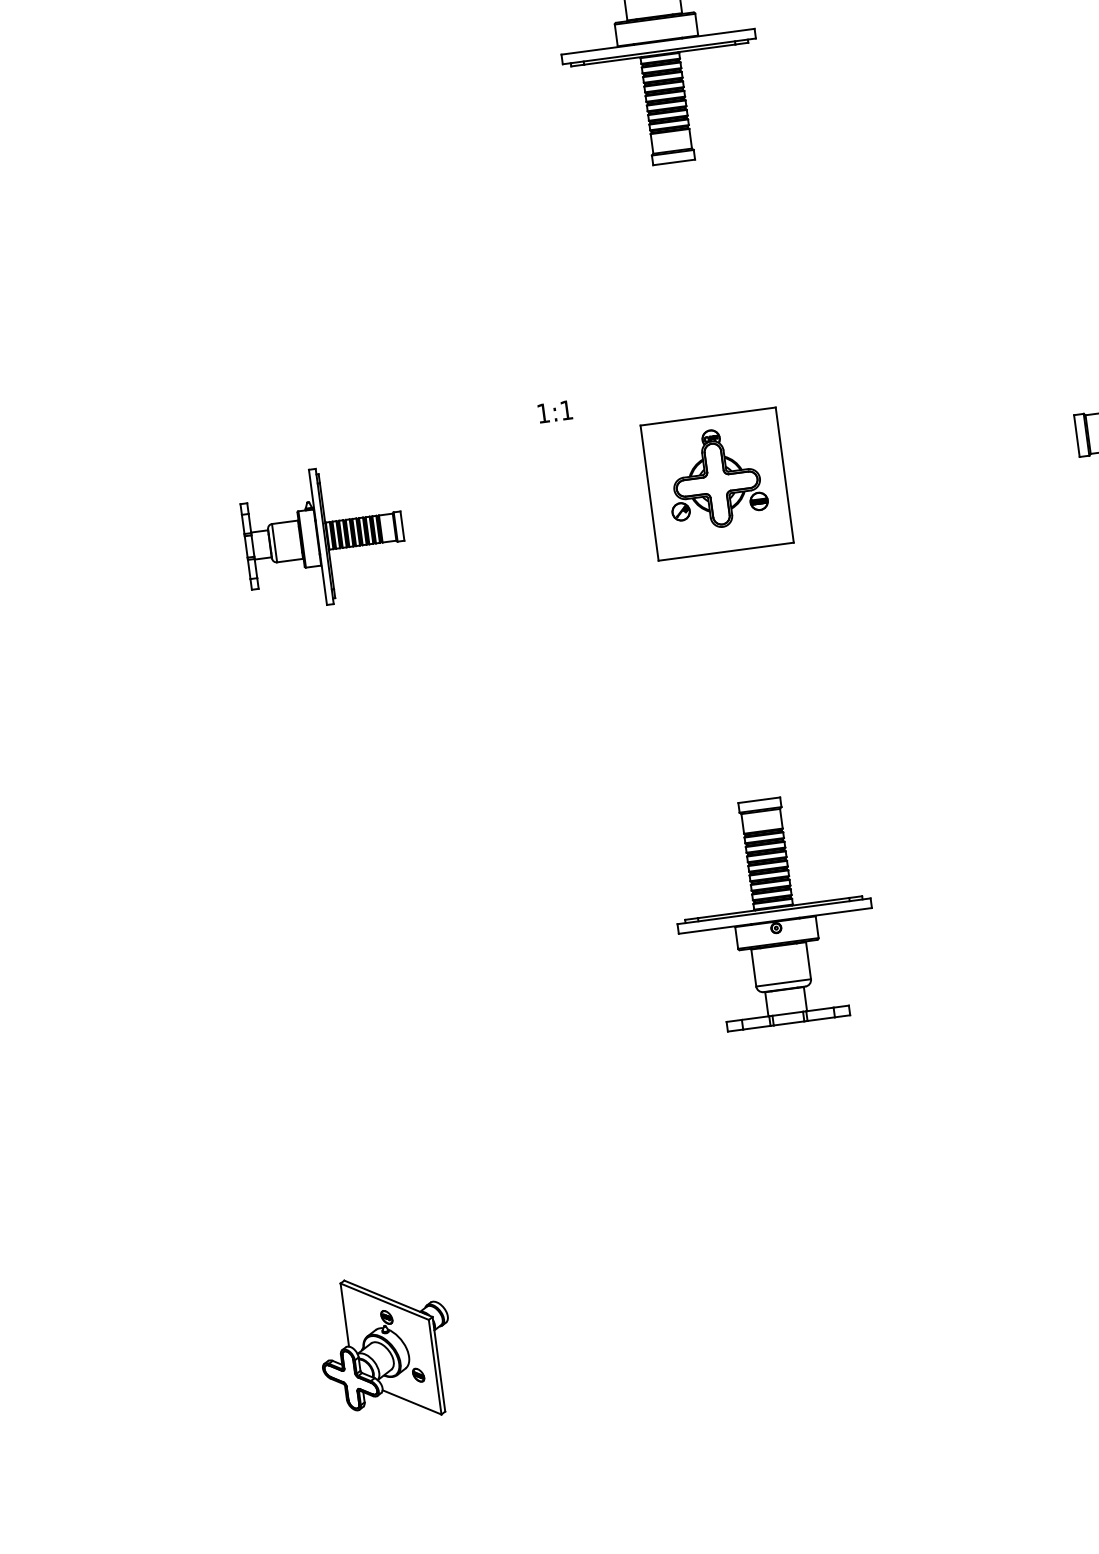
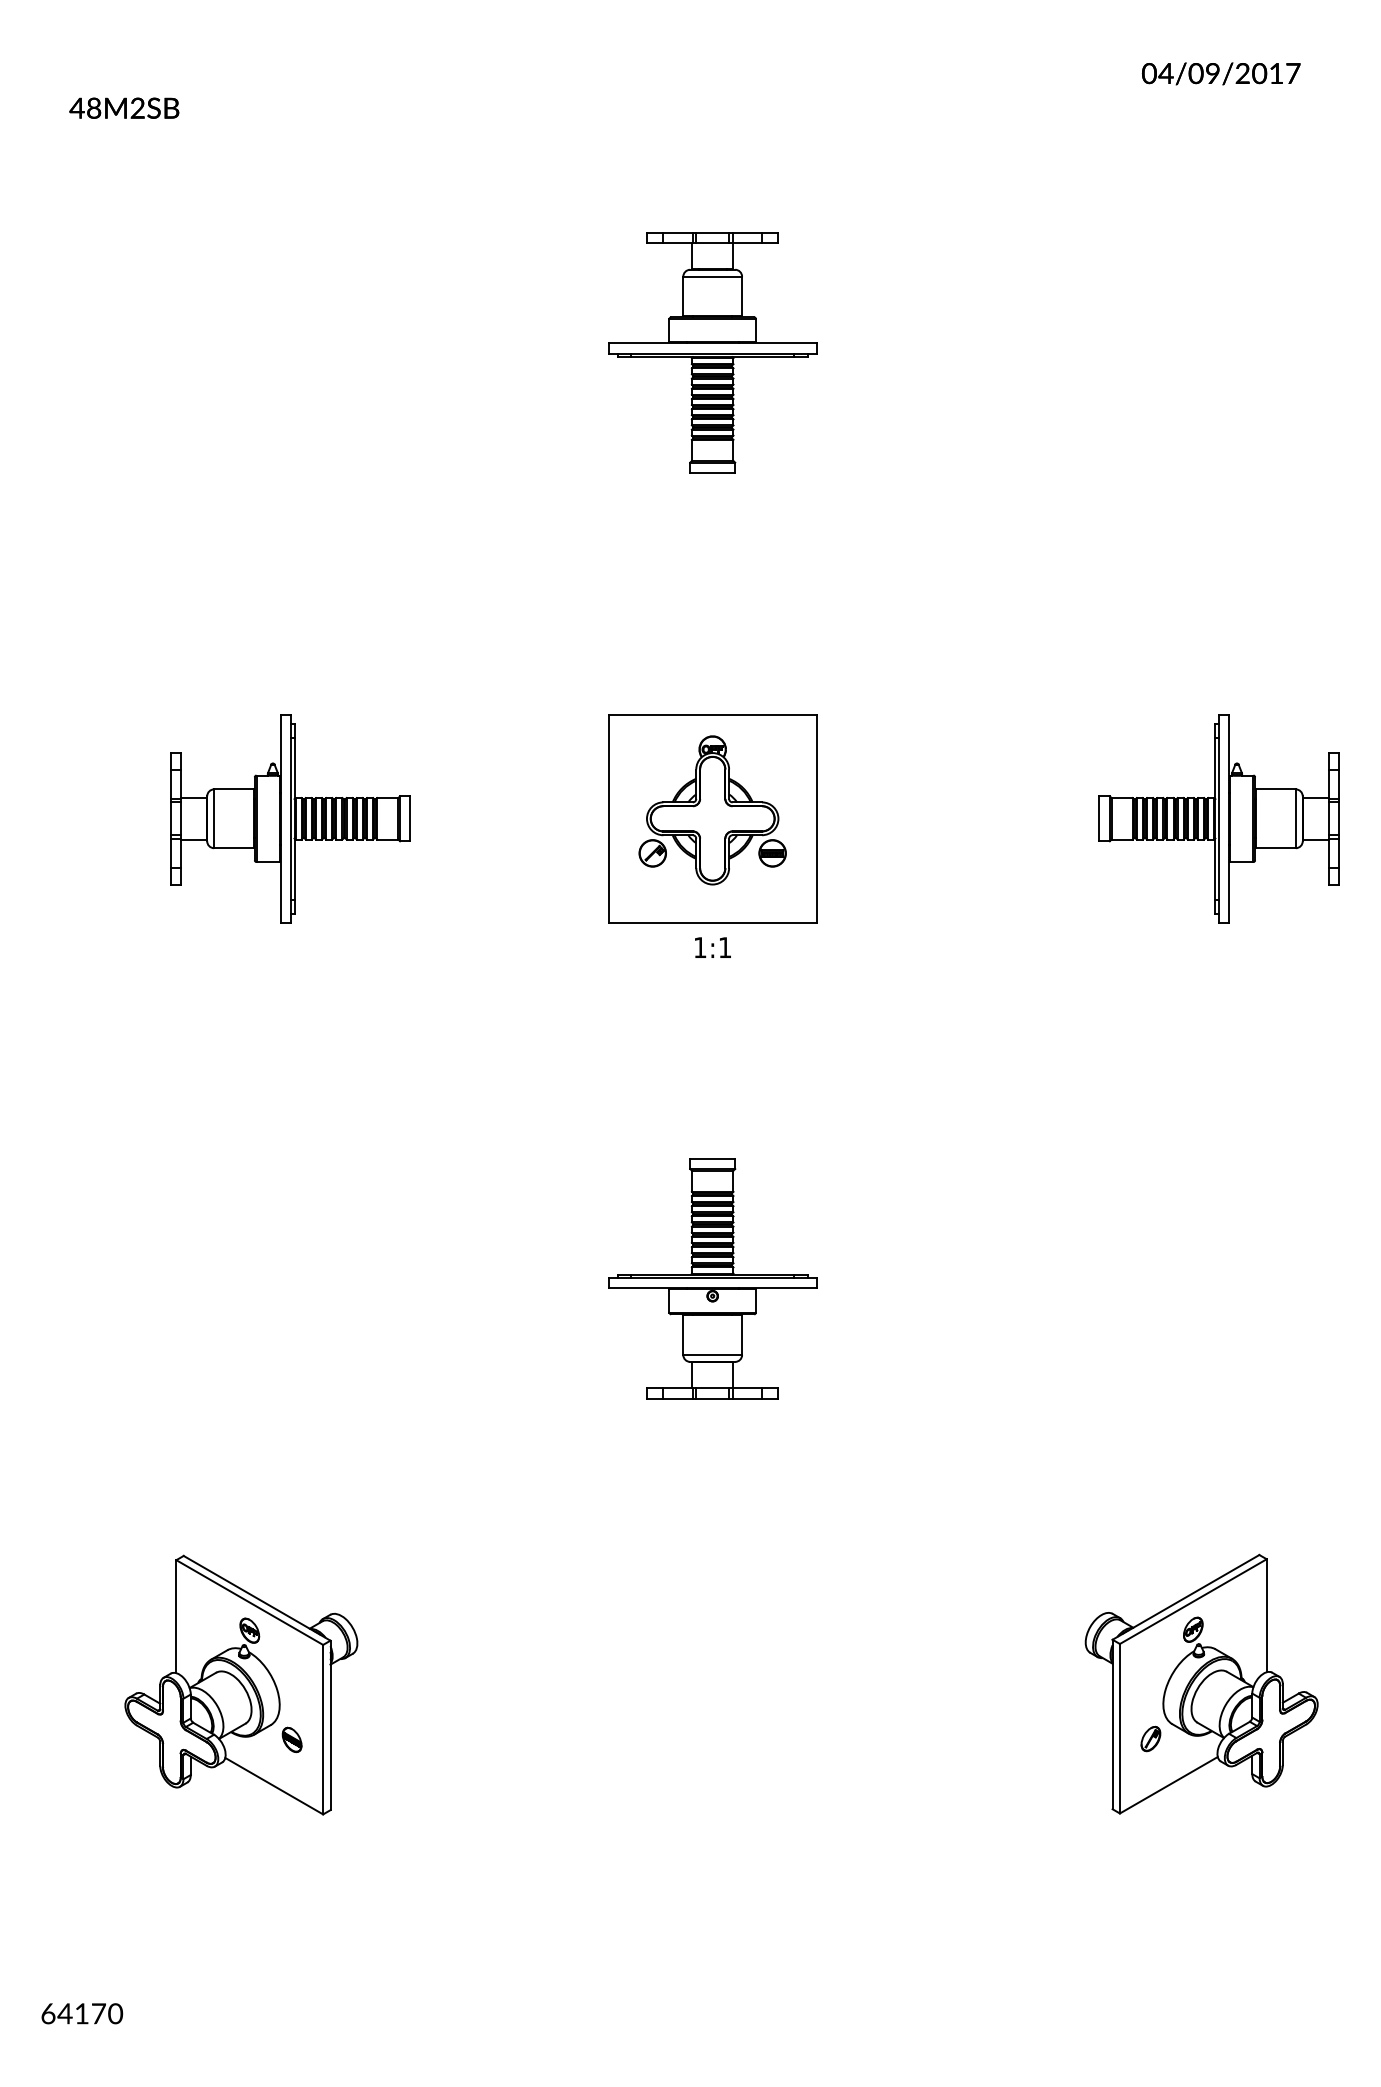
text: (554, 411) -> (712, 947), moved
part: (716, 483) -> (712, 818), size x1.43
part: (324, 536) -> (290, 818), size x1.43
part: (386, 1347) -> (241, 1684), size x1.67

